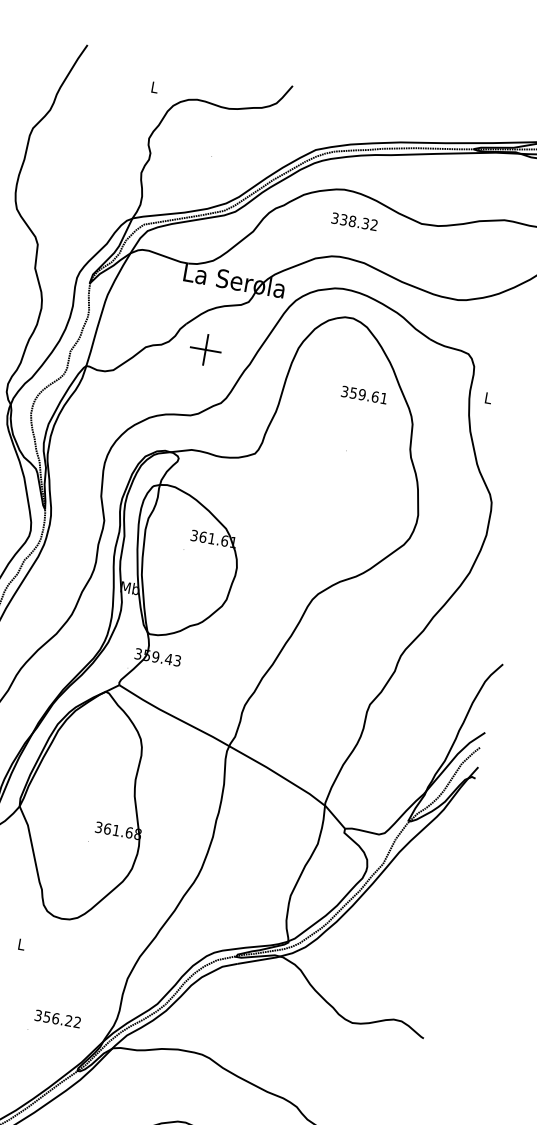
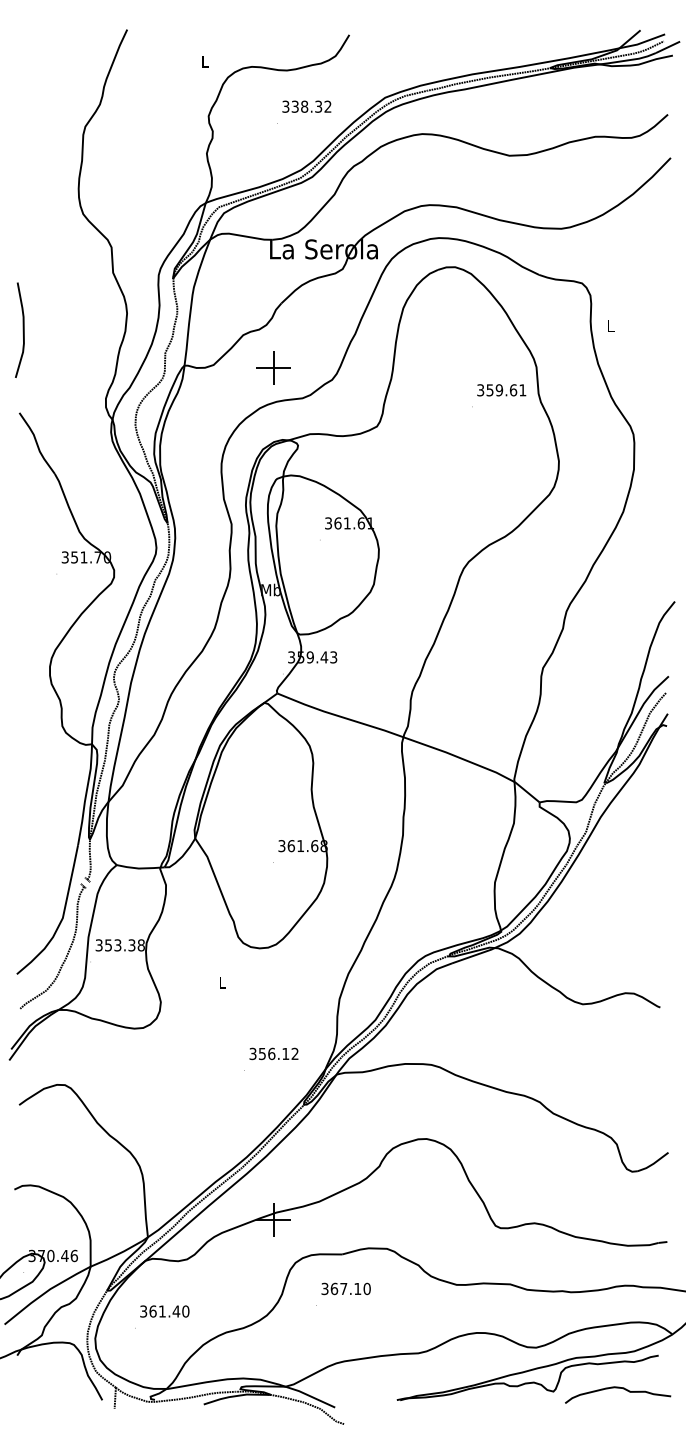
text: (354, 221) -> (306, 106), moved
part: (205, 349) -> (273, 367), moved
text: (364, 395) -> (501, 390), moved
text: (68, 1020) -> (285, 1053), 356.22 -> 356.12

